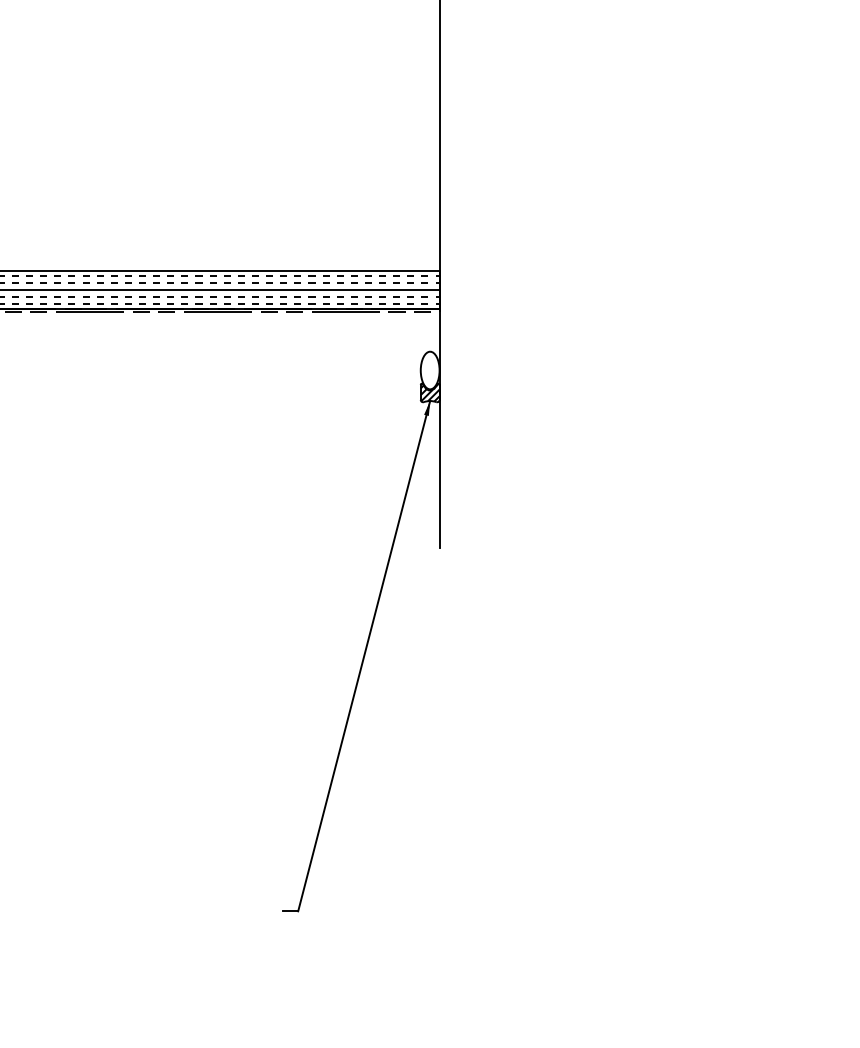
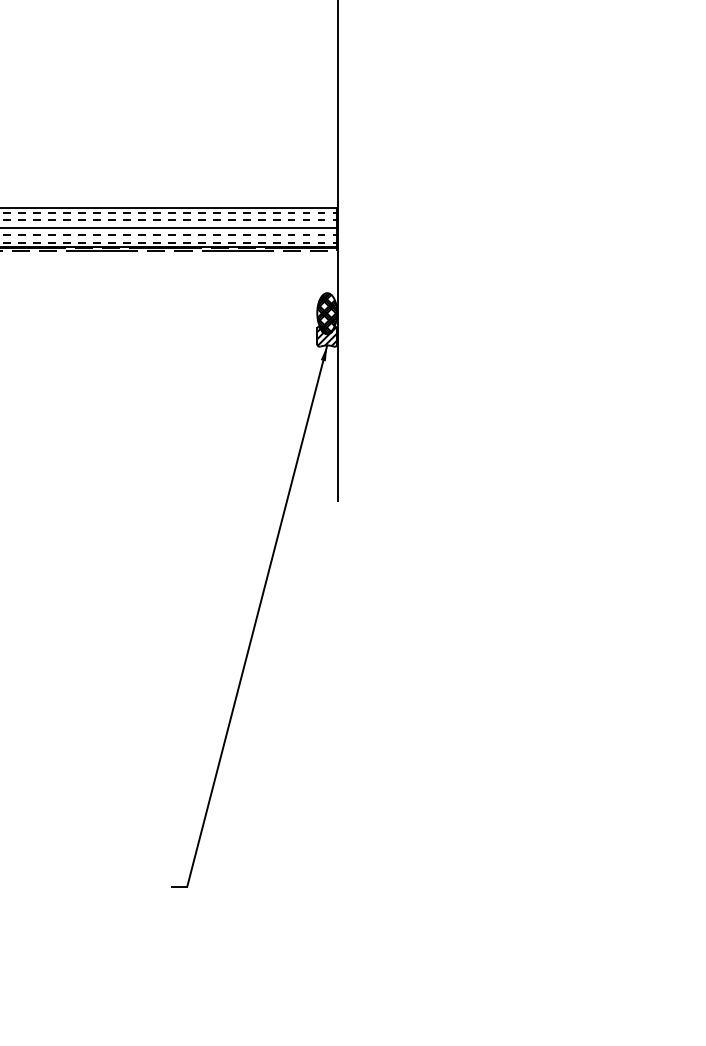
hatch: (429, 370) -> (326, 313), added

